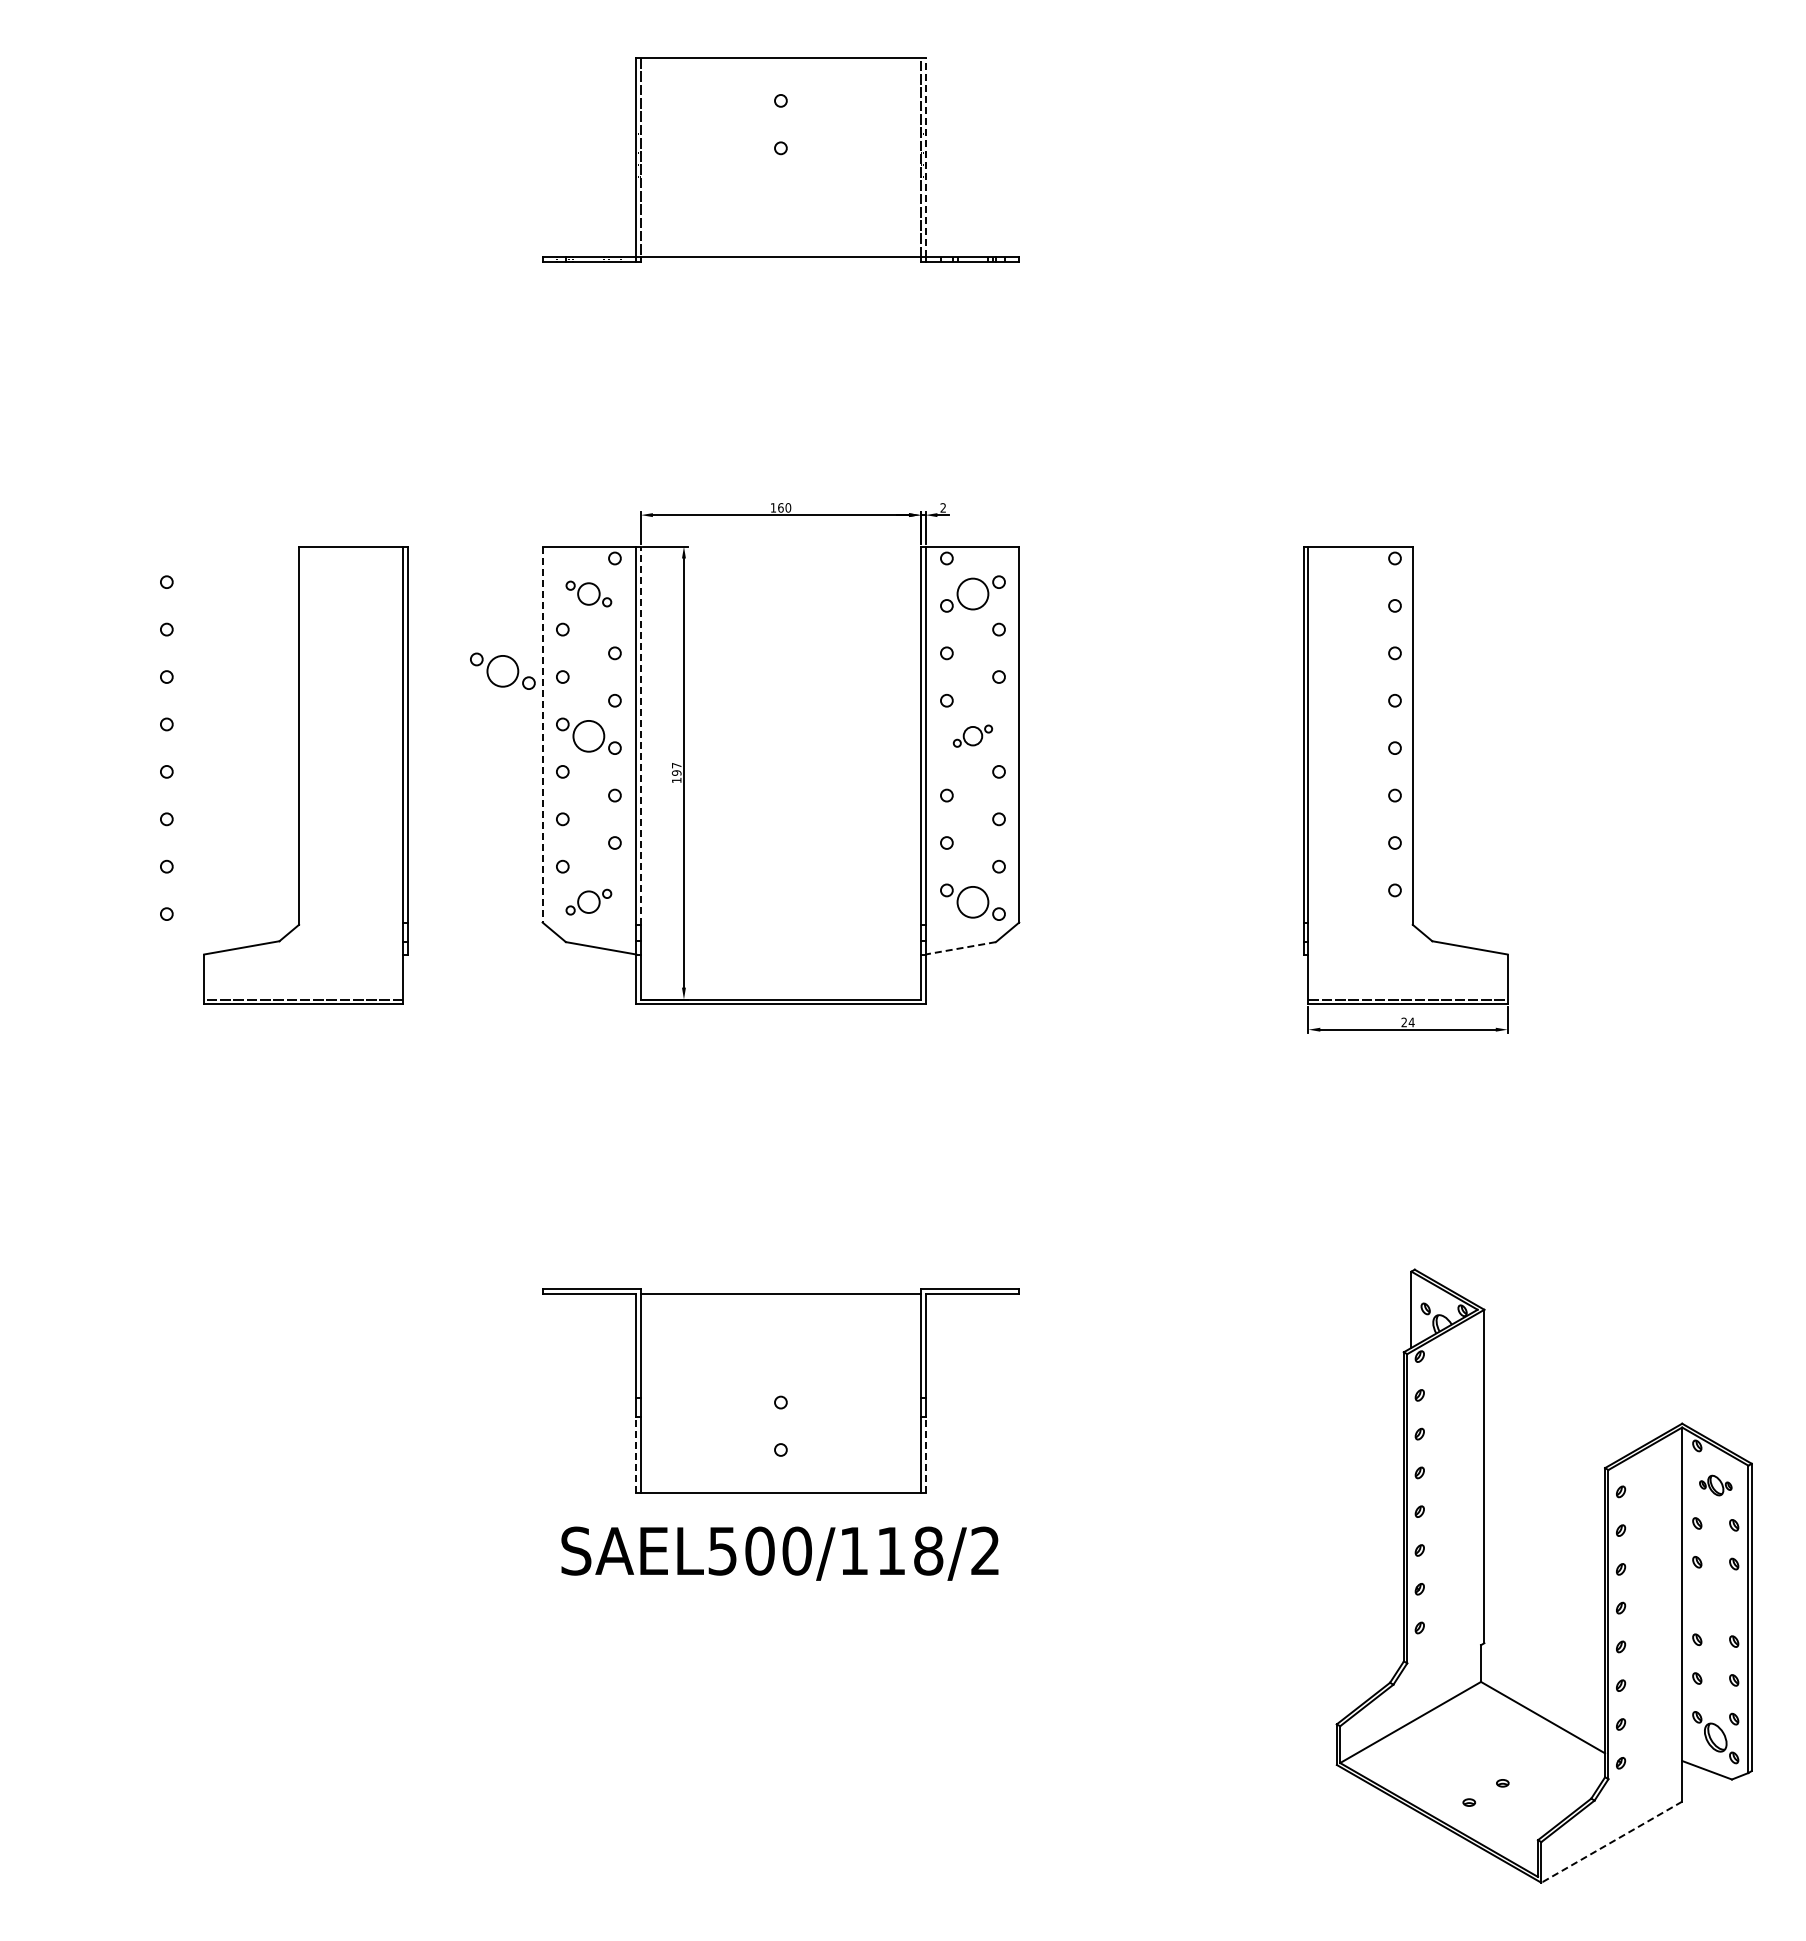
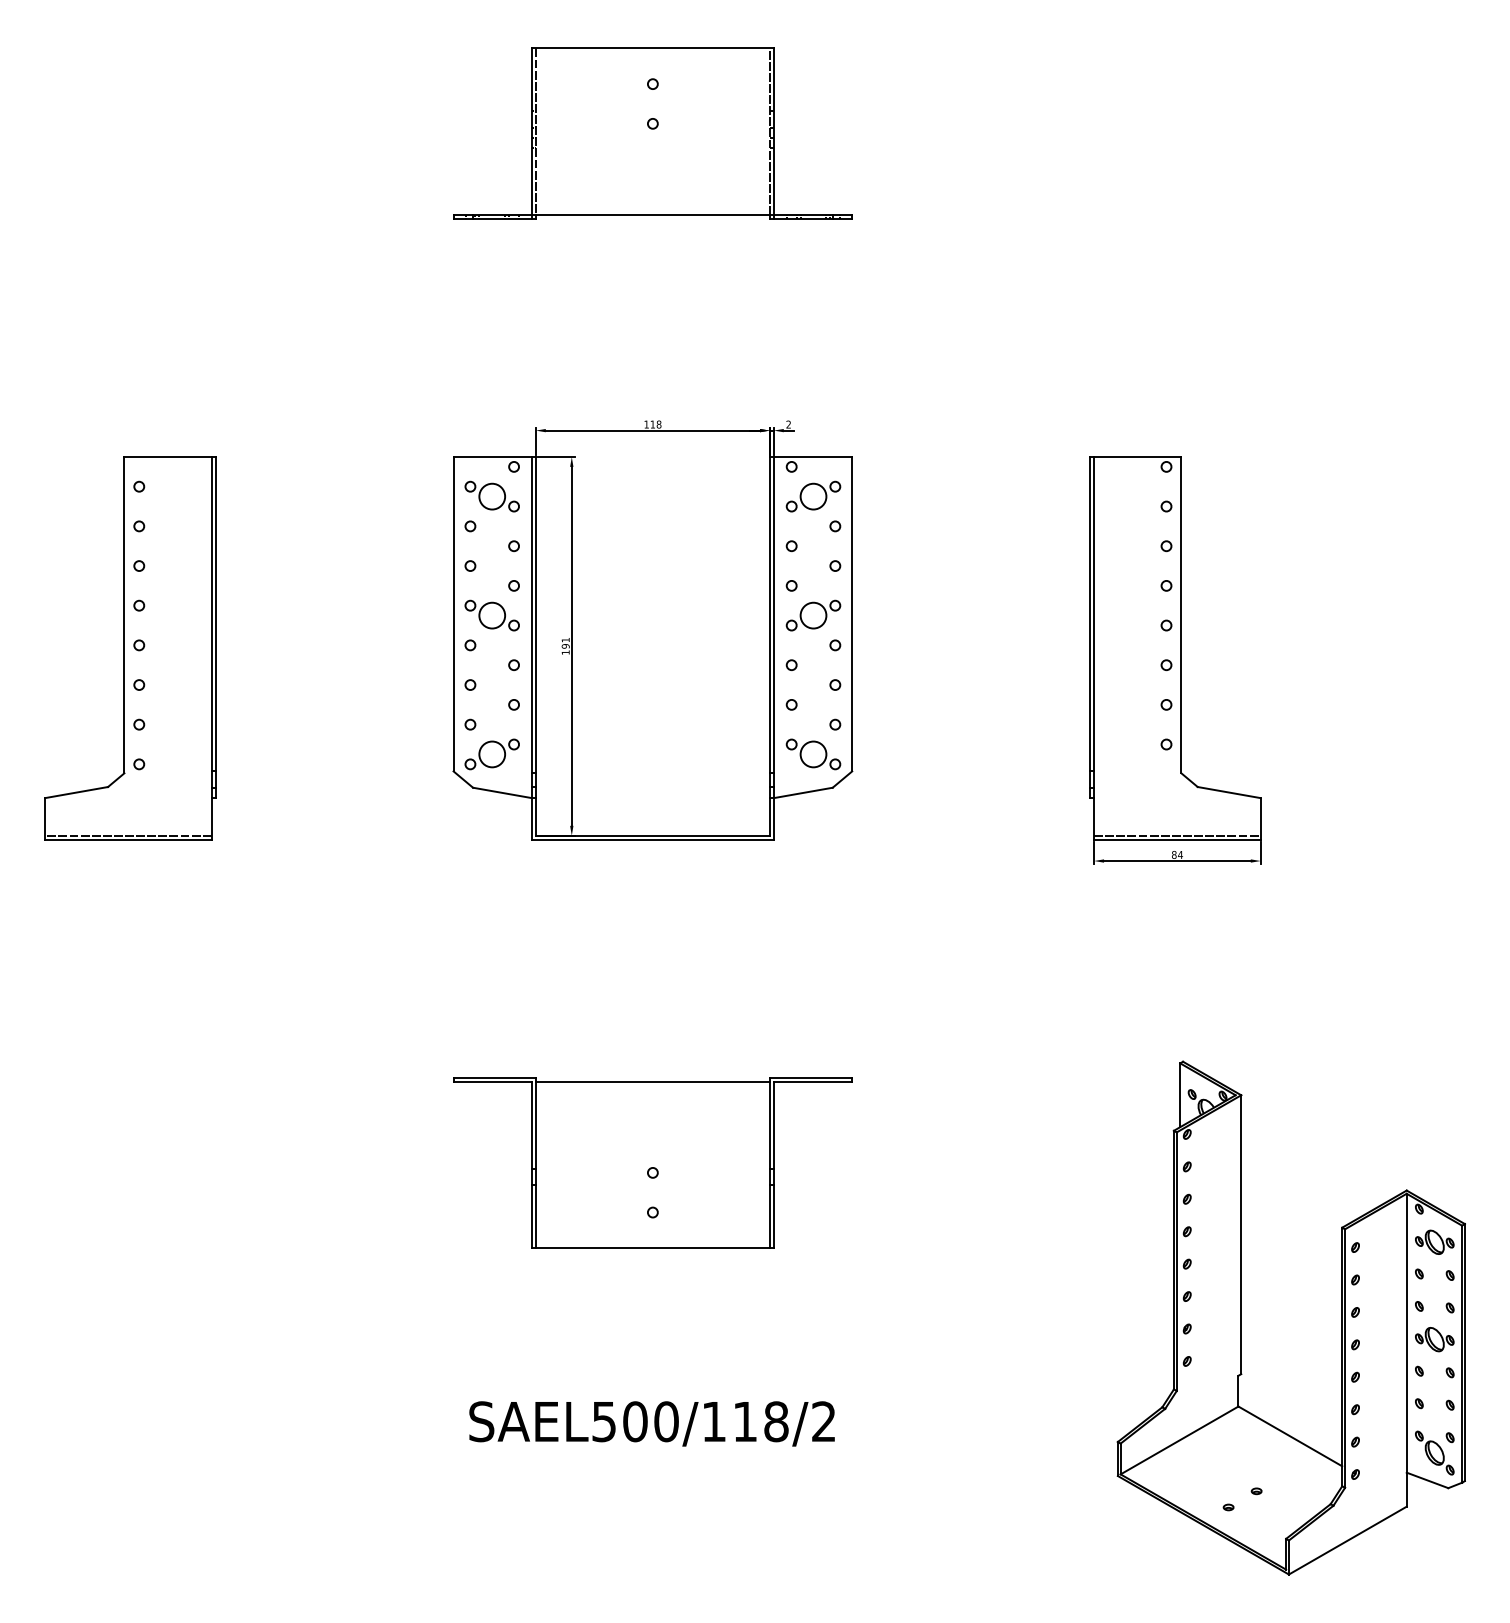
line: (925, 157) -> (773, 131), dashed -> solid
text: (784, 507) -> (655, 424), 160 -> 118
part: (588, 593) -> (491, 496), size x1.43
part: (502, 670) -> (420, 560), removed
line: (542, 734) -> (453, 614), dashed -> solid
line: (641, 735) -> (536, 614), dashed -> solid
part: (972, 735) -> (813, 614), size x1.67
text: (676, 765) -> (565, 640), 197 -> 191
part: (305, 775) -> (129, 648), moved
part: (588, 901) -> (491, 753), size x1.43
line: (960, 948) -> (803, 793), dashed -> solid
text: (1404, 1022) -> (1174, 854), 24 -> 84
line: (636, 1455) -> (532, 1217), dashed -> solid
line: (925, 1455) -> (773, 1217), dashed -> solid
part: (1715, 1485) -> (1434, 1242), size x1.43
text: (779, 1553) -> (651, 1423), moved
part: (1715, 1601) -> (1434, 1339), added
line: (1611, 1842) -> (1347, 1540), dashed -> solid

